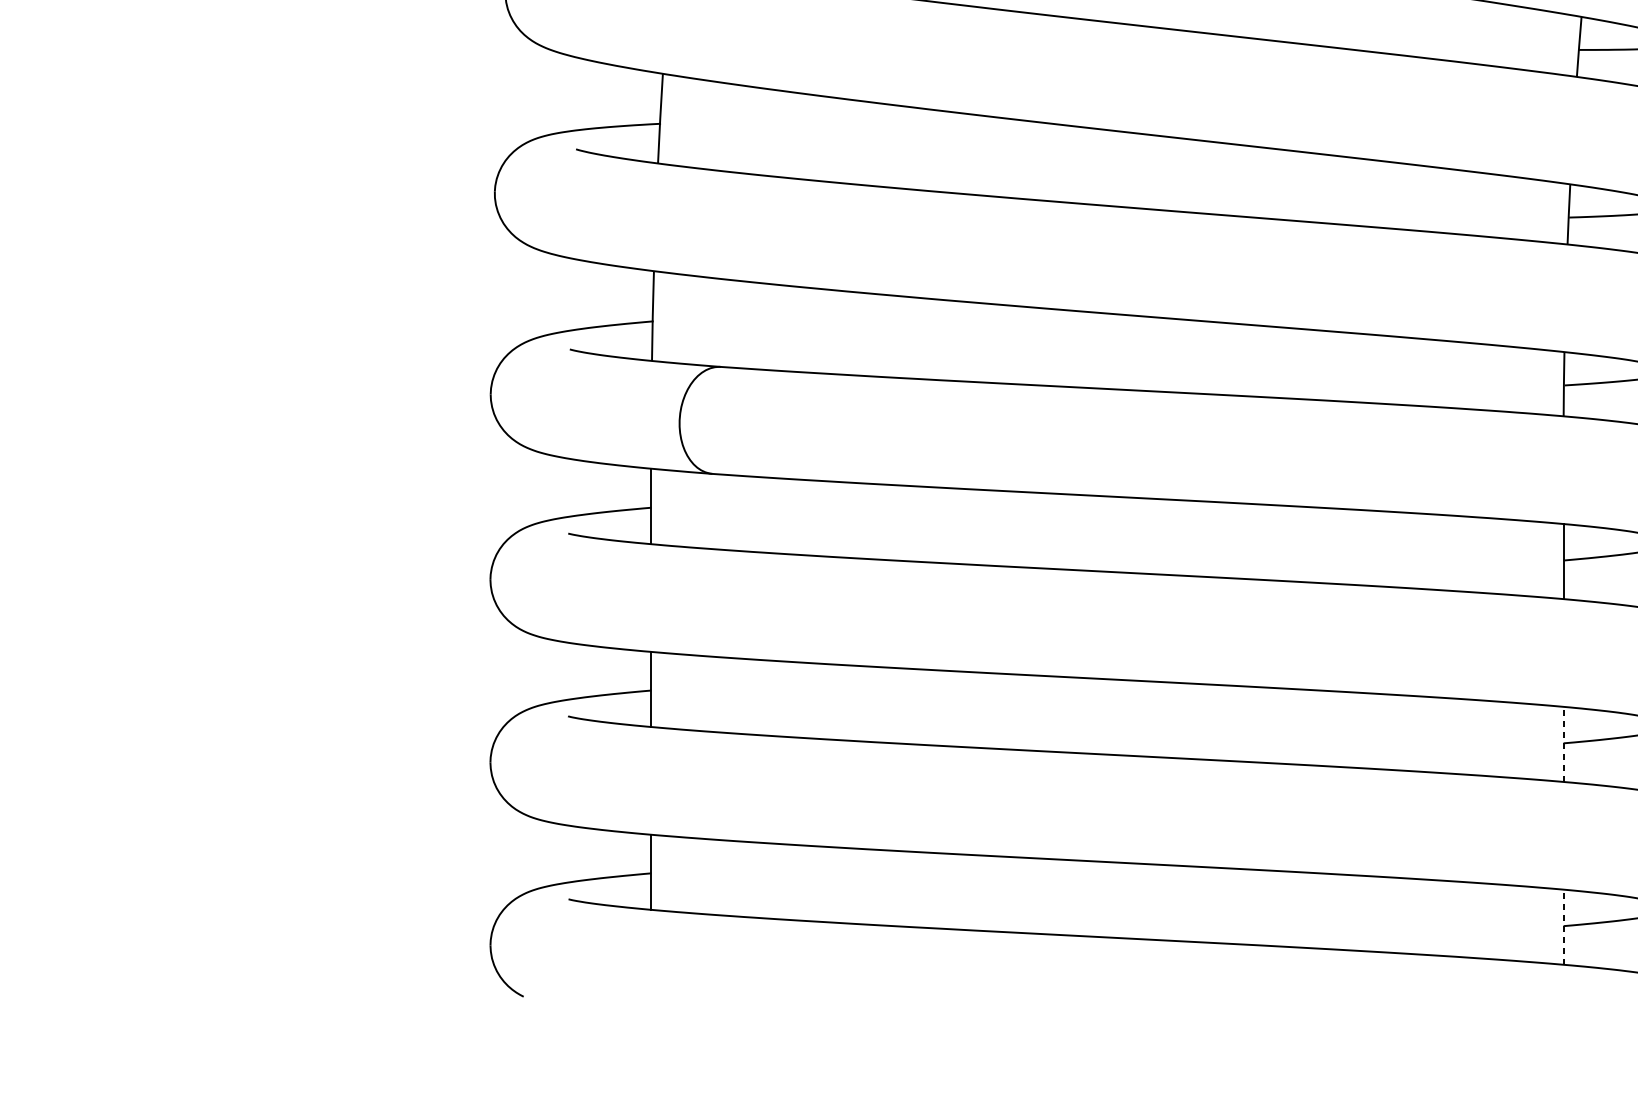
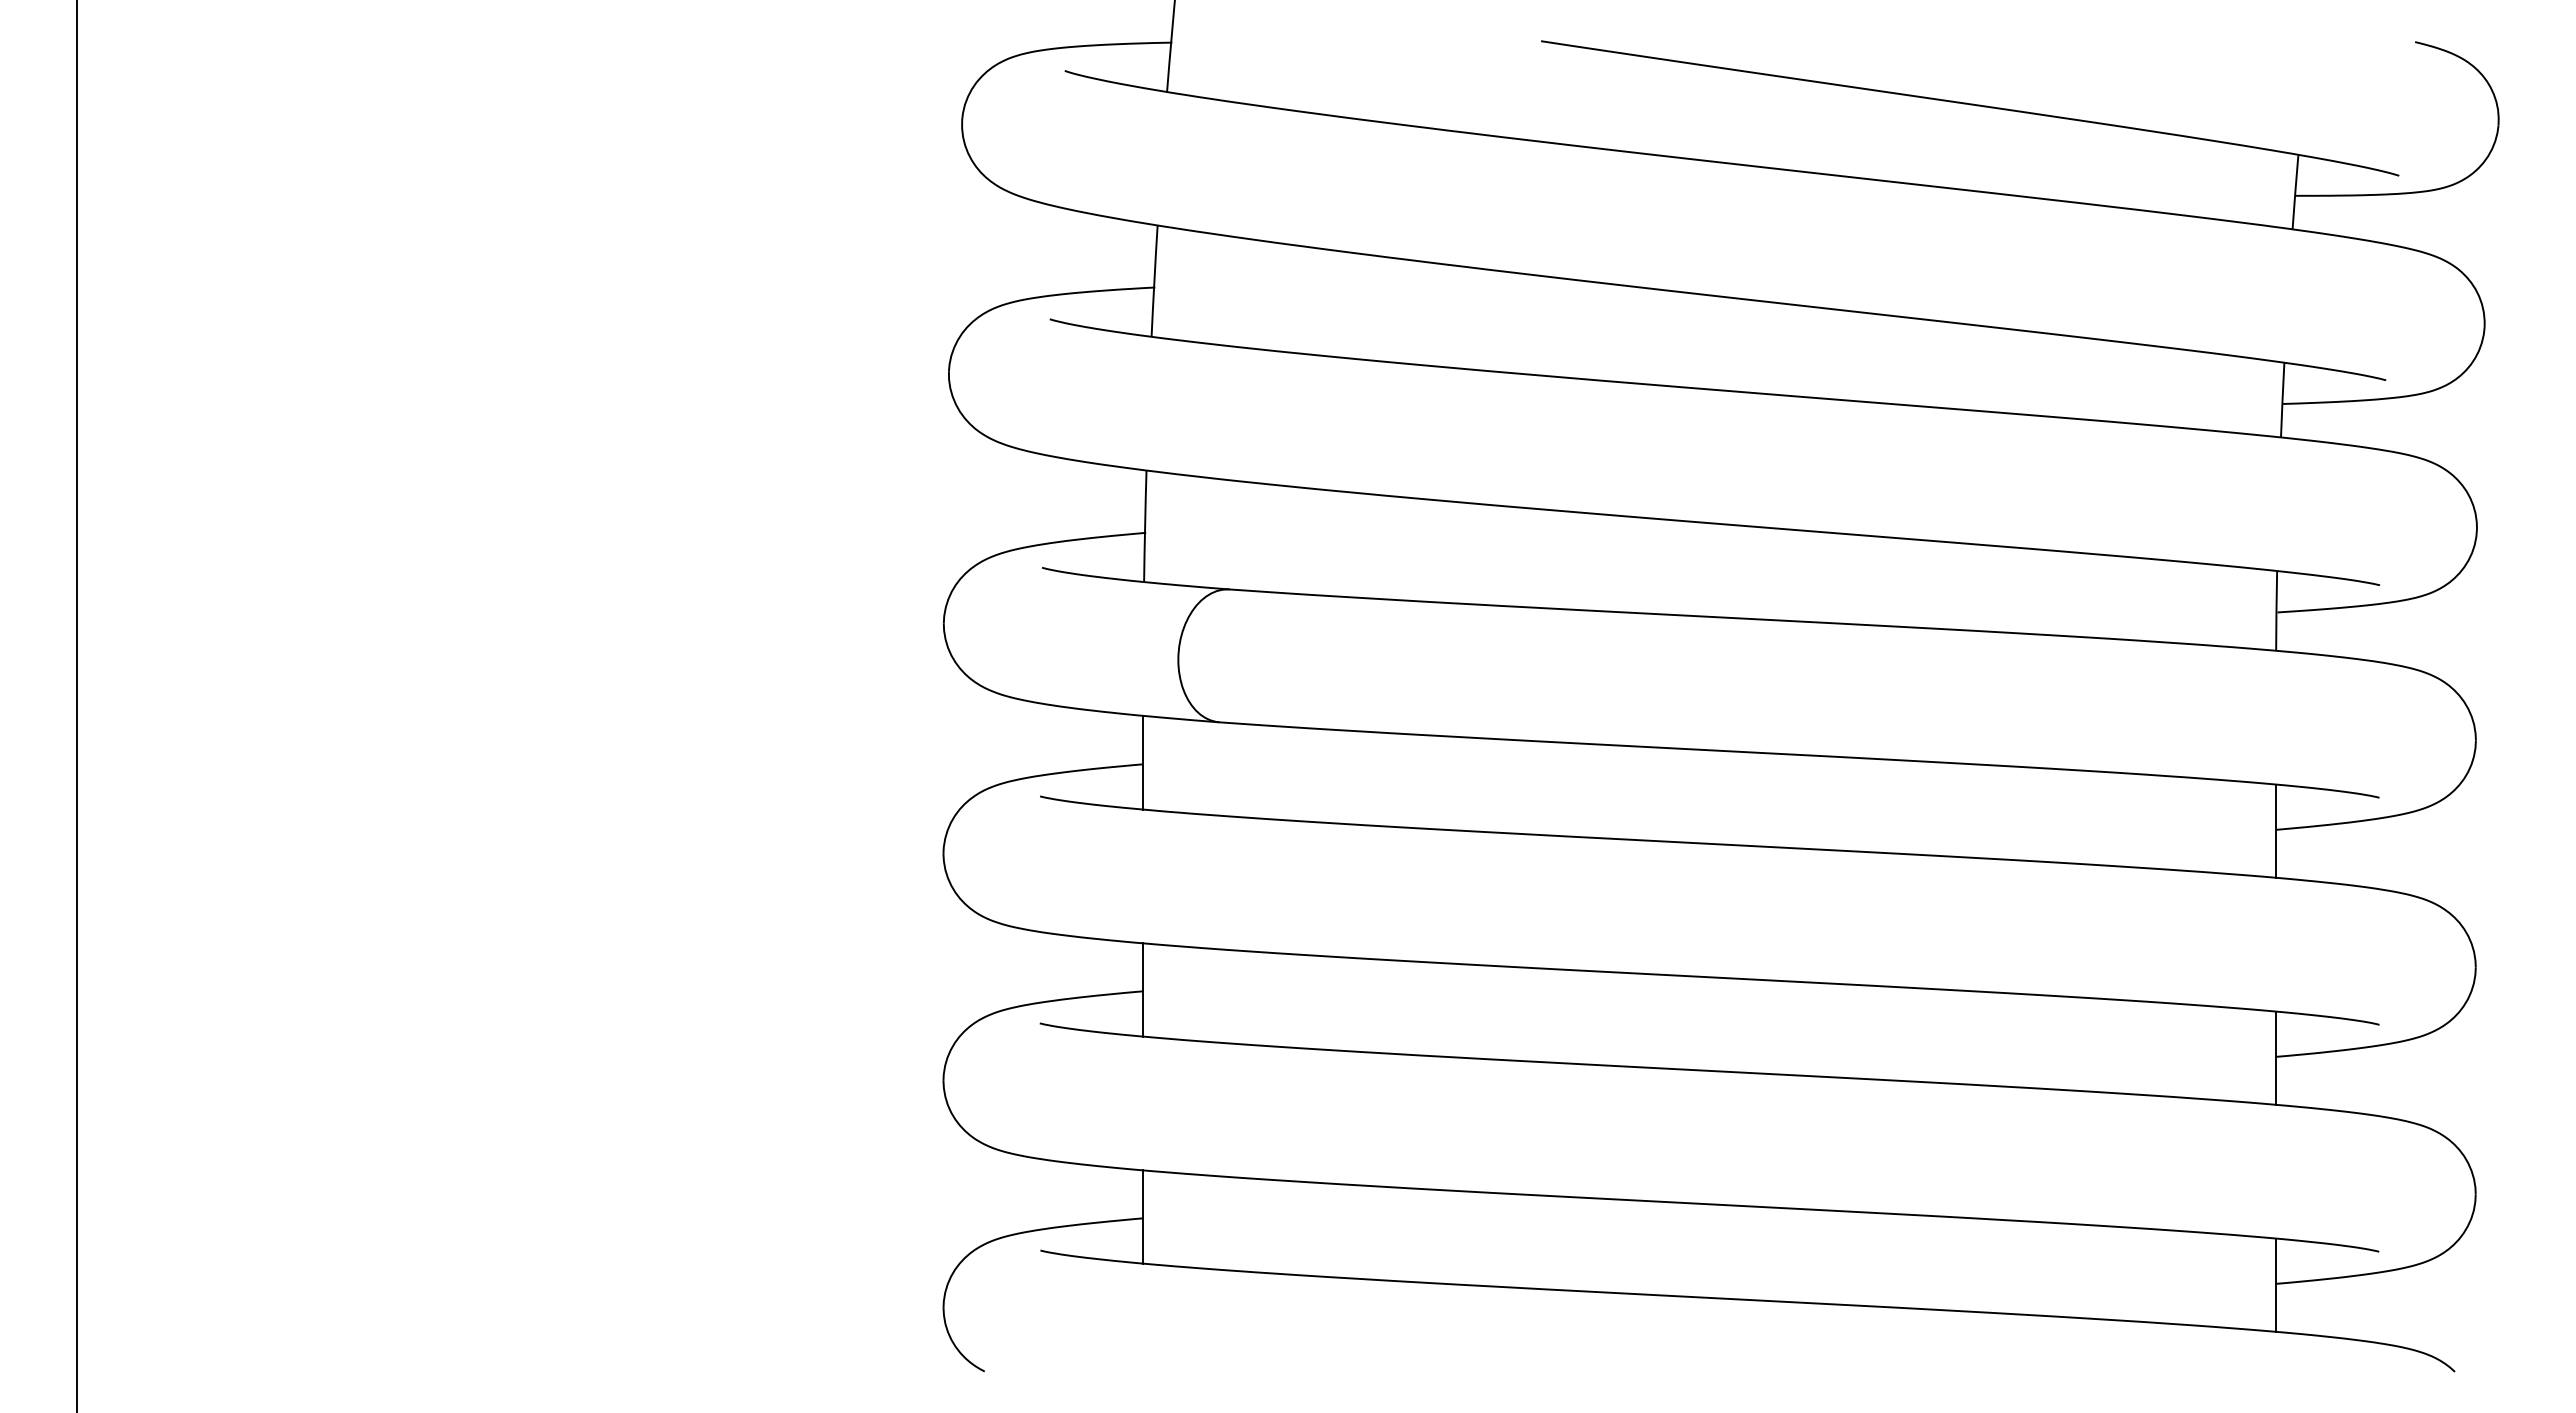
line: (1563, 744) -> (2276, 1058), dashed -> solid
line: (1563, 927) -> (2276, 1285), dashed -> solid

